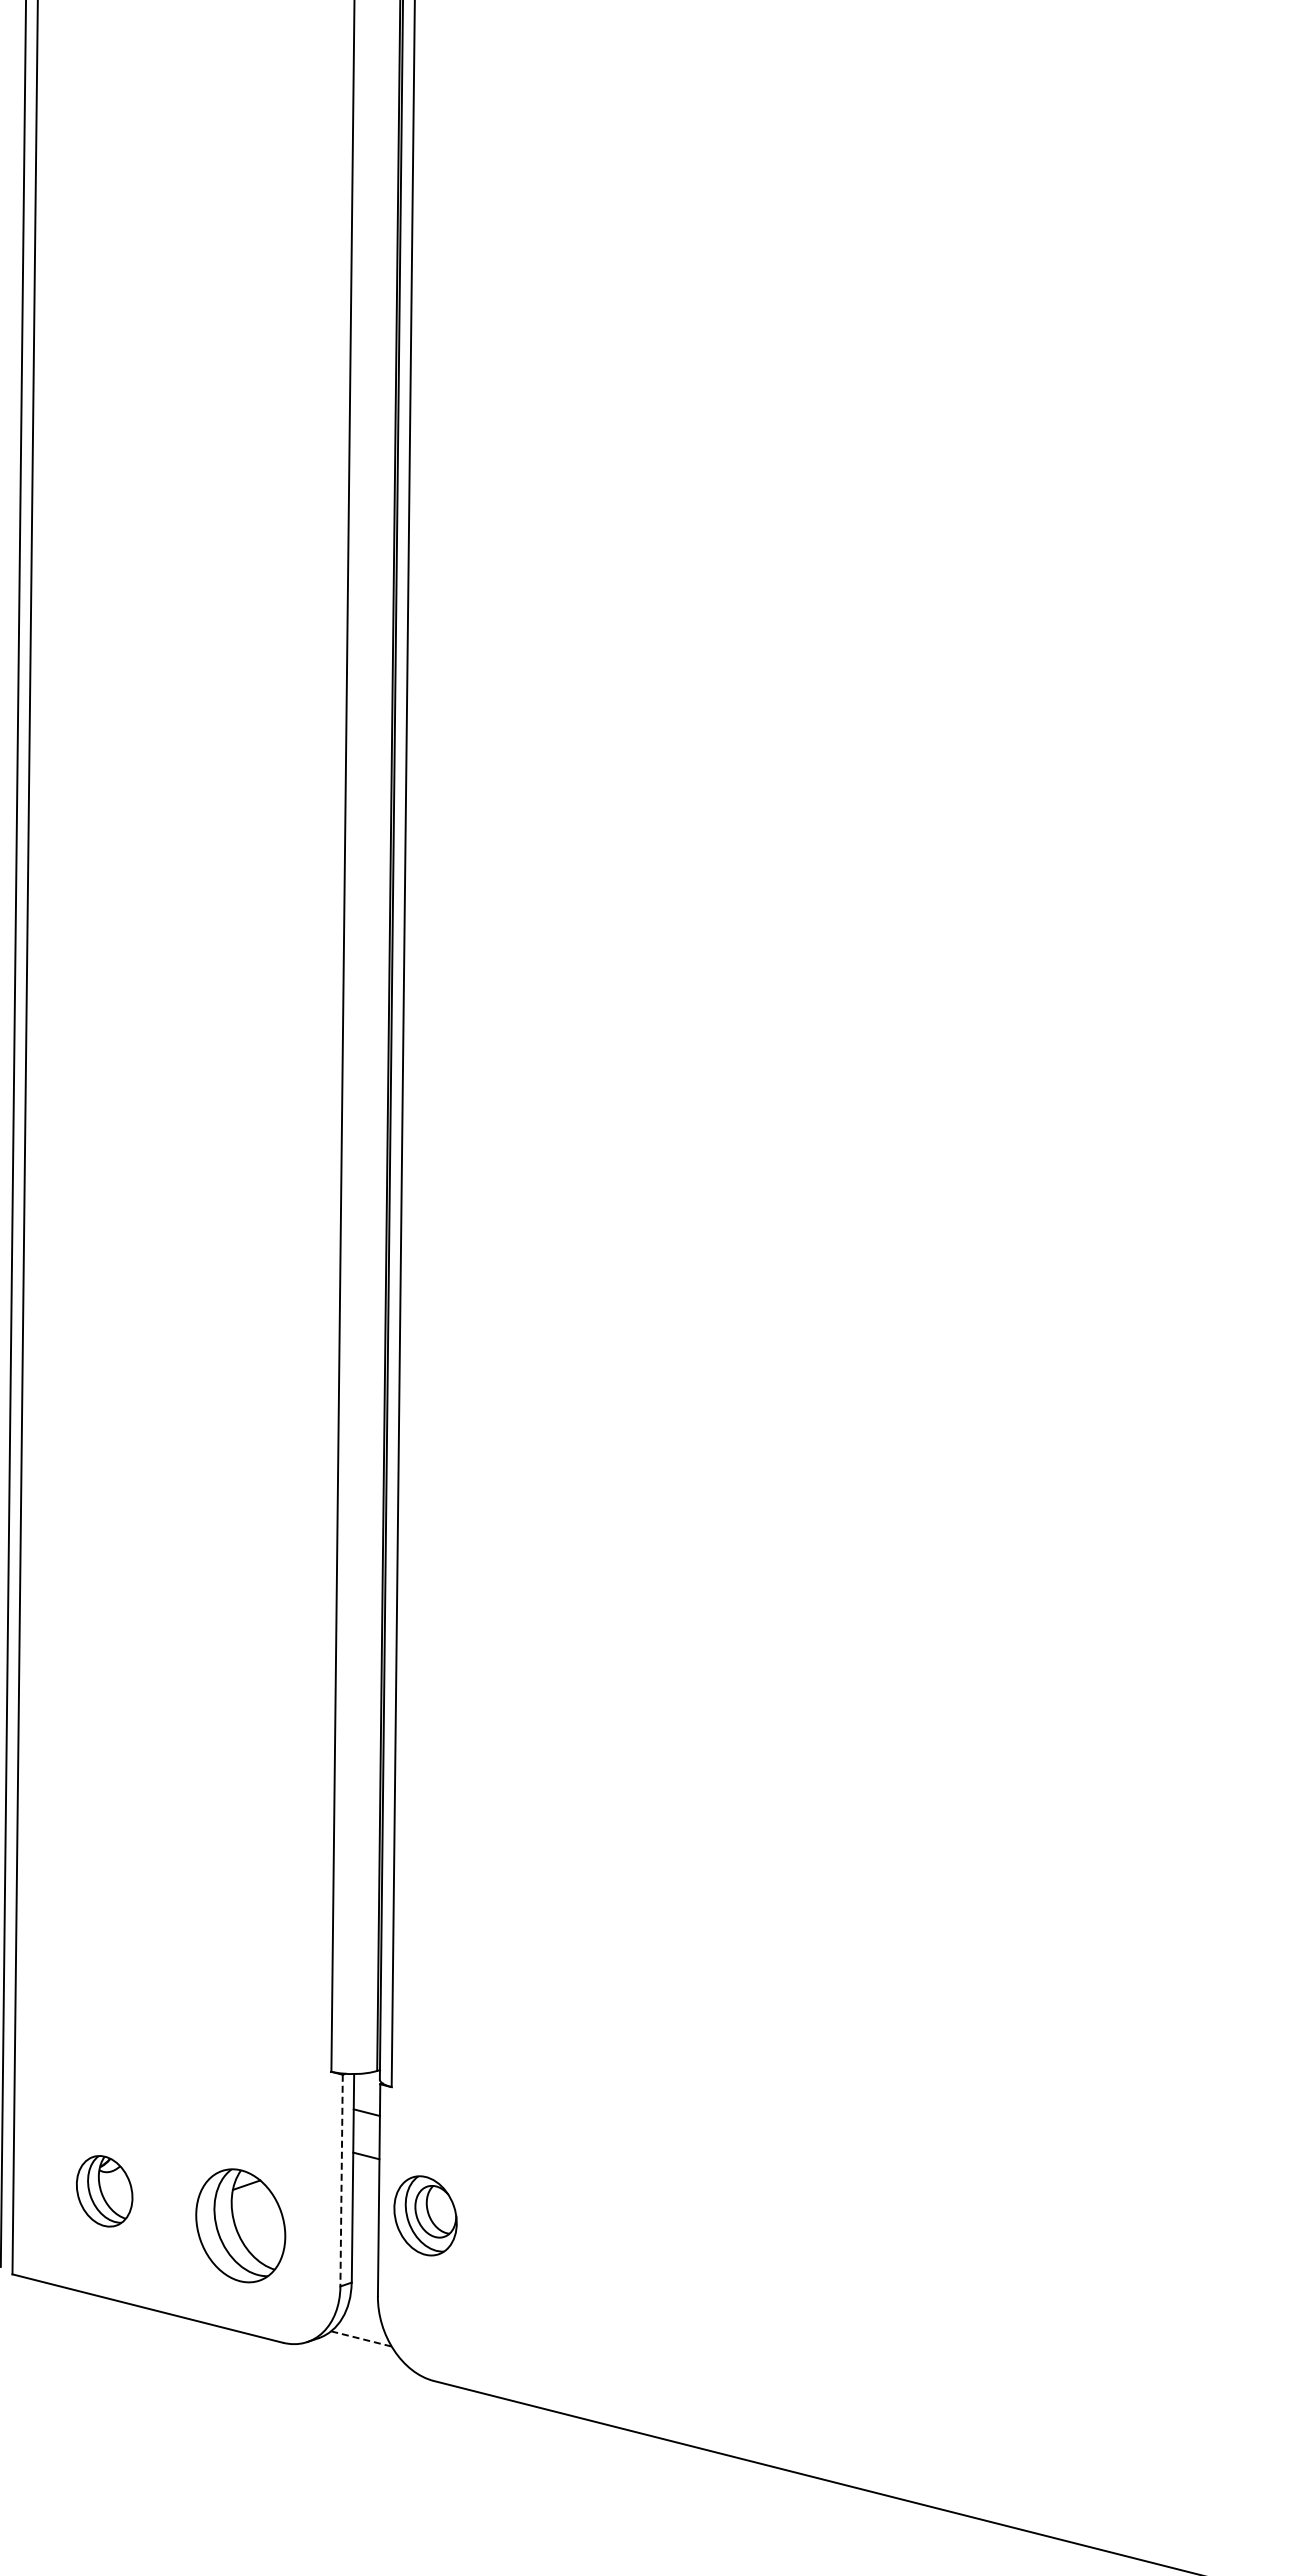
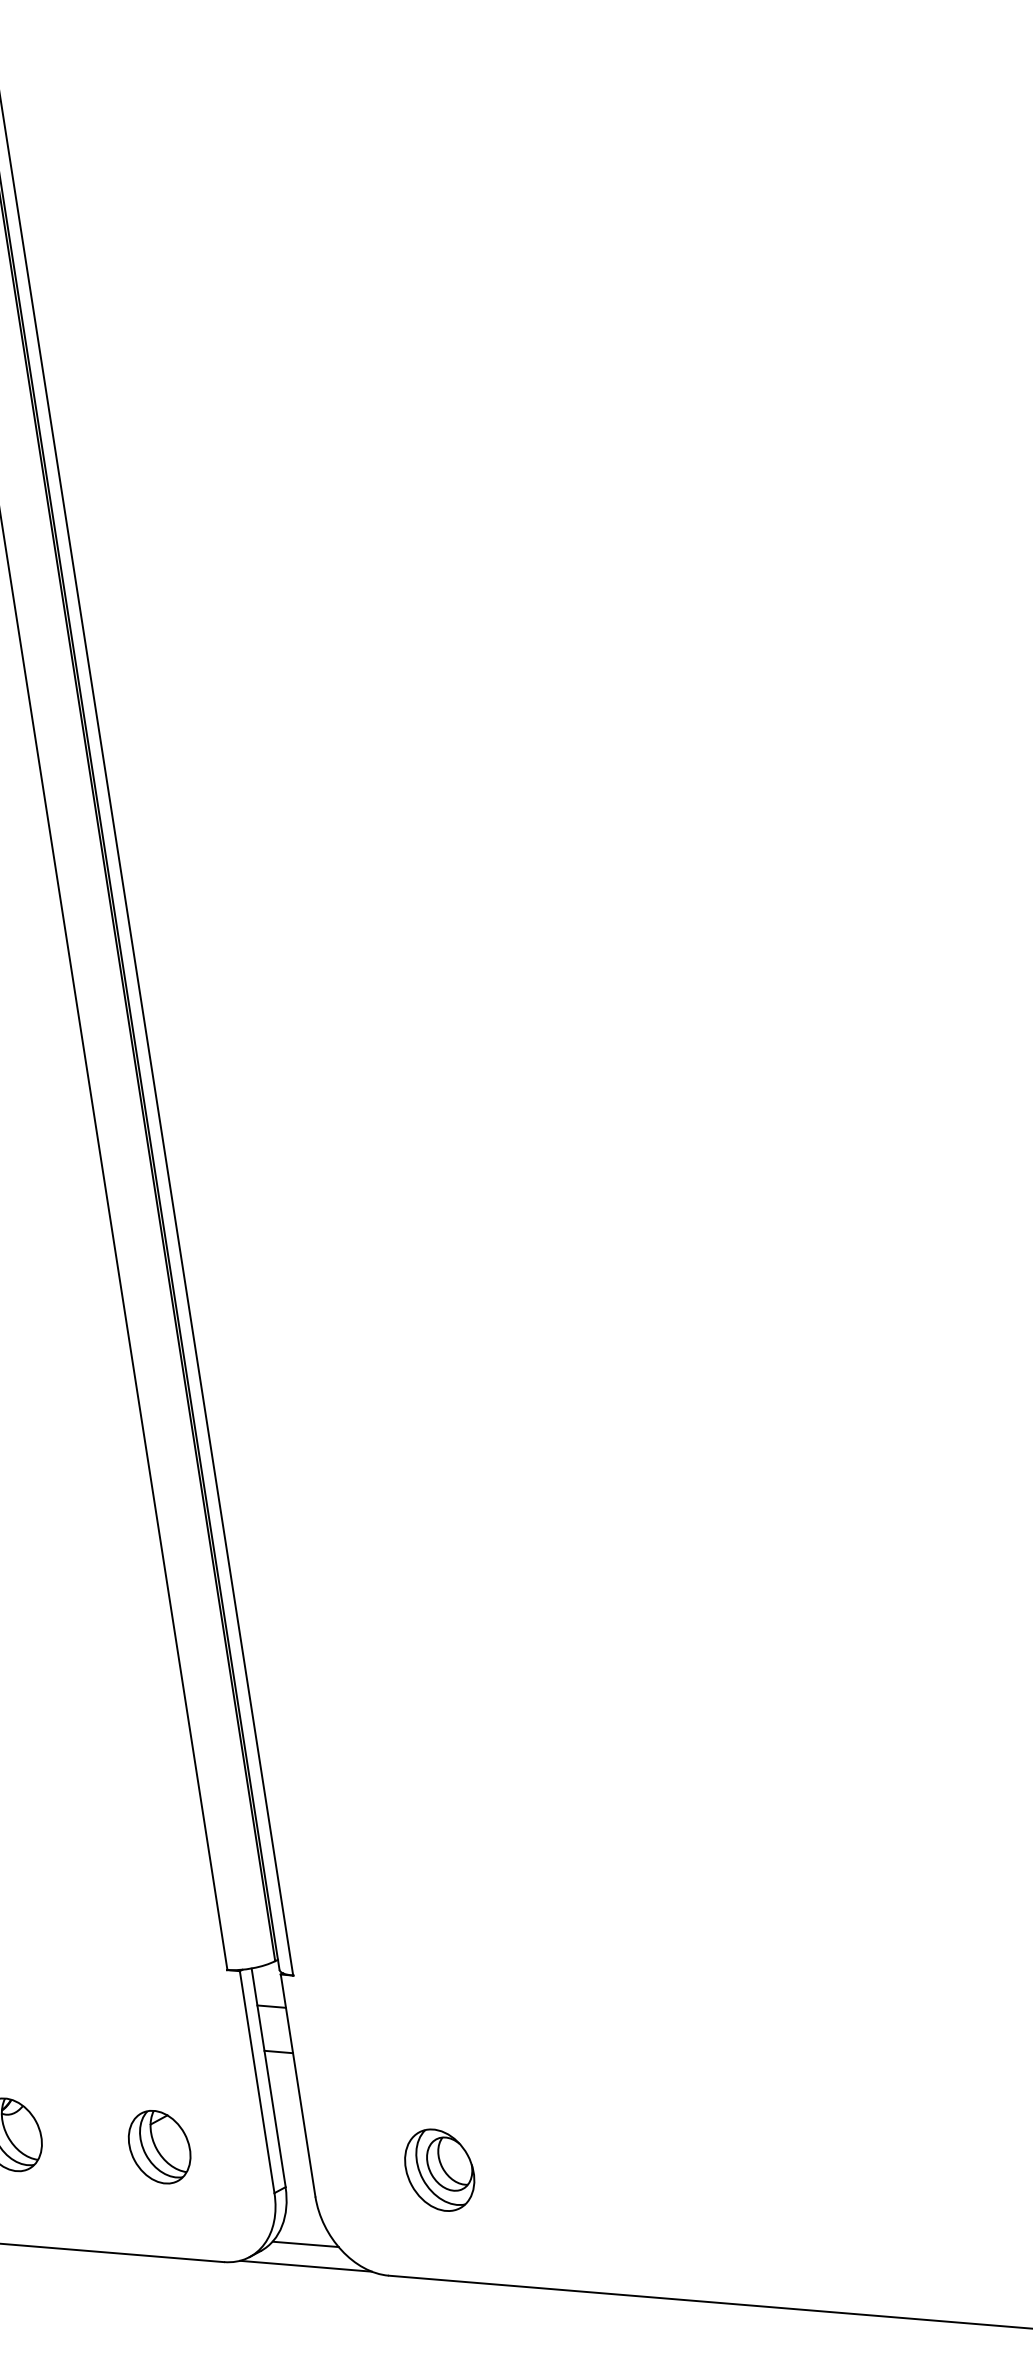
line: (341, 2180) -> (257, 2082), dashed -> solid
part: (425, 2215) -> (439, 2169), moved
part: (240, 2225) -> (159, 2146), size x0.62
line: (362, 2339) -> (306, 2244), dashed -> solid
line: (358, 2359) -> (306, 2266), added

